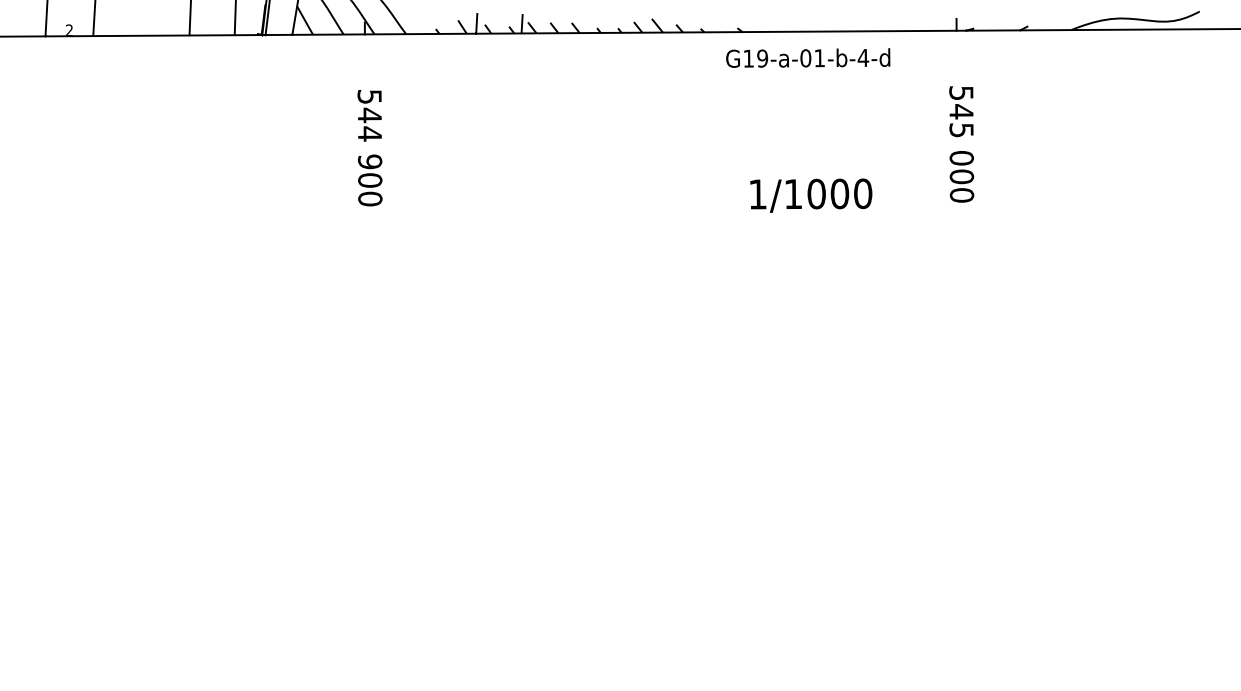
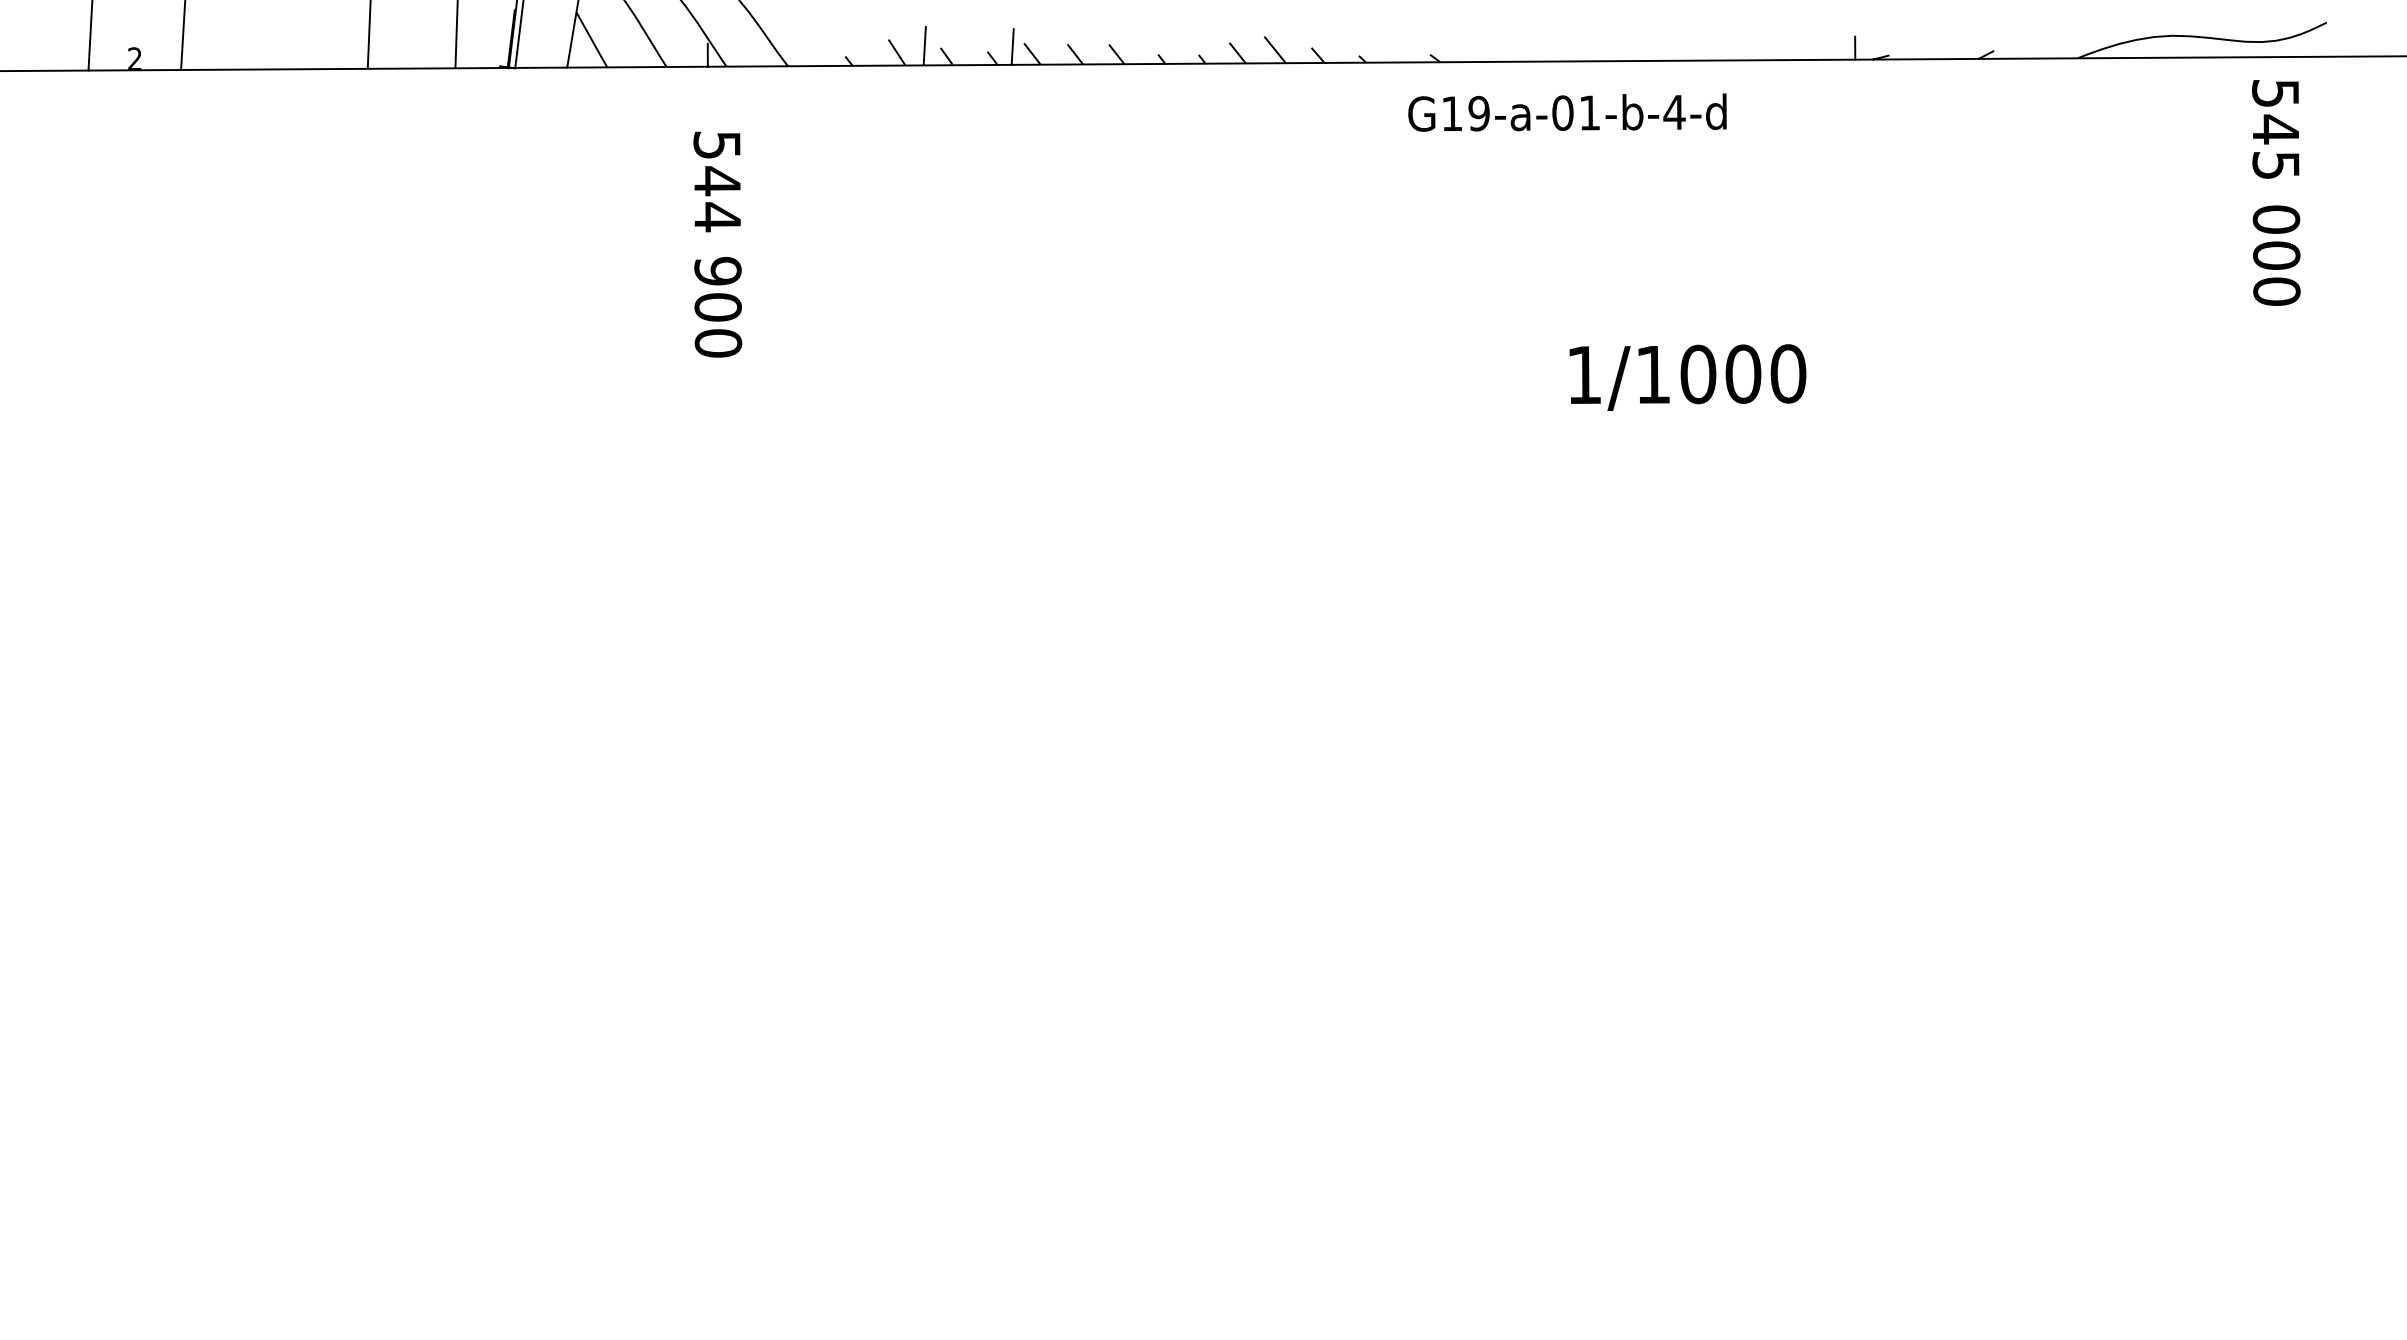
text: (961, 144) -> (2275, 192), moved
text: (369, 148) -> (716, 245), moved
text: (811, 195) -> (1688, 377), moved

